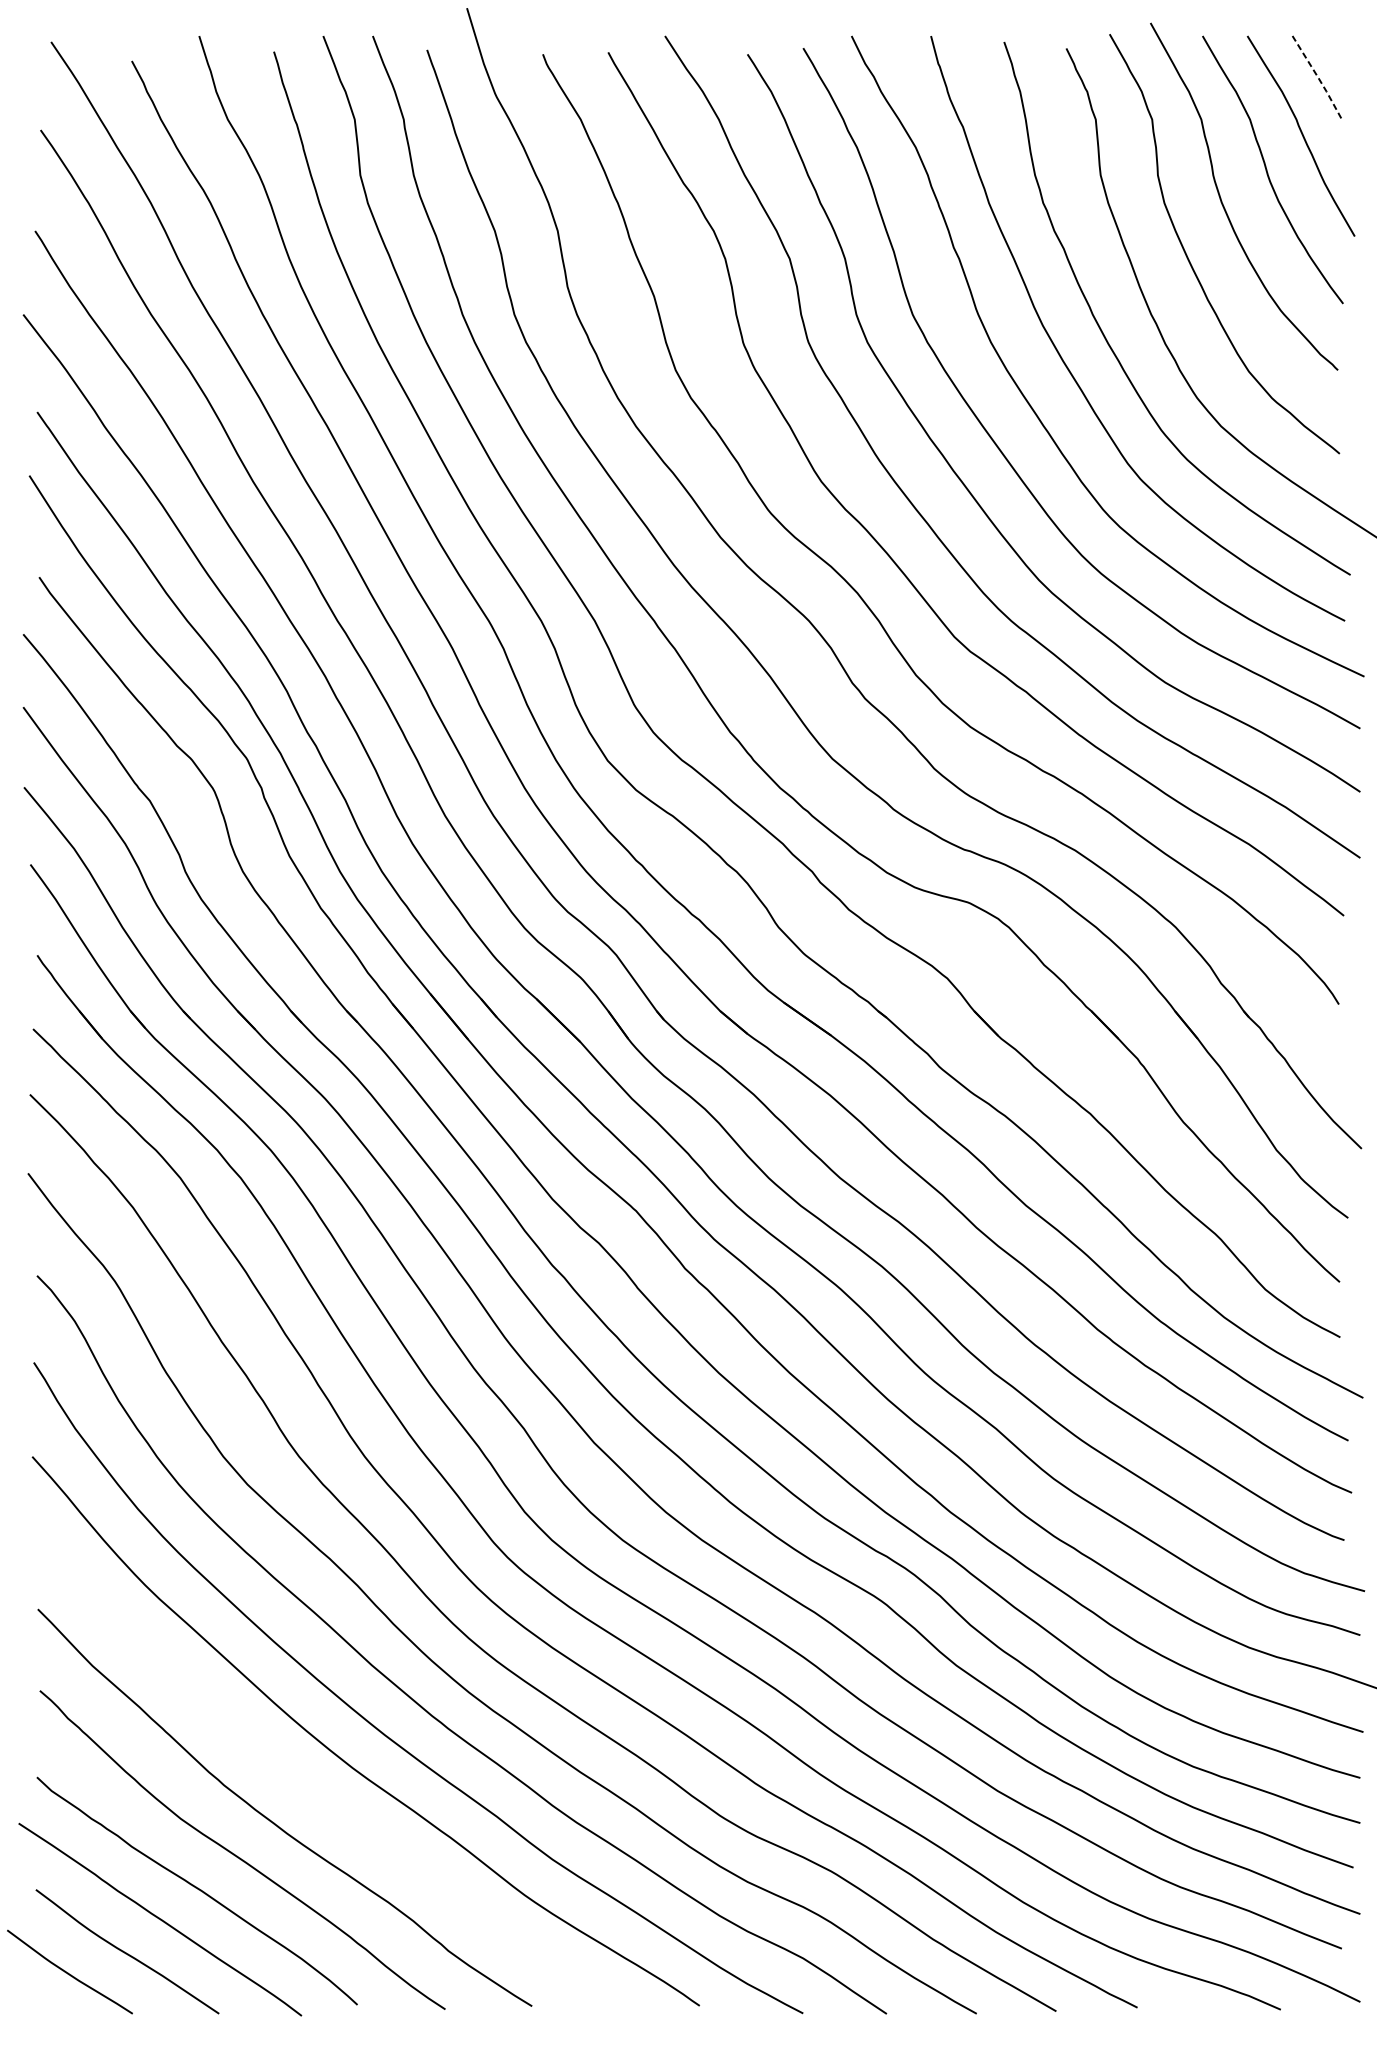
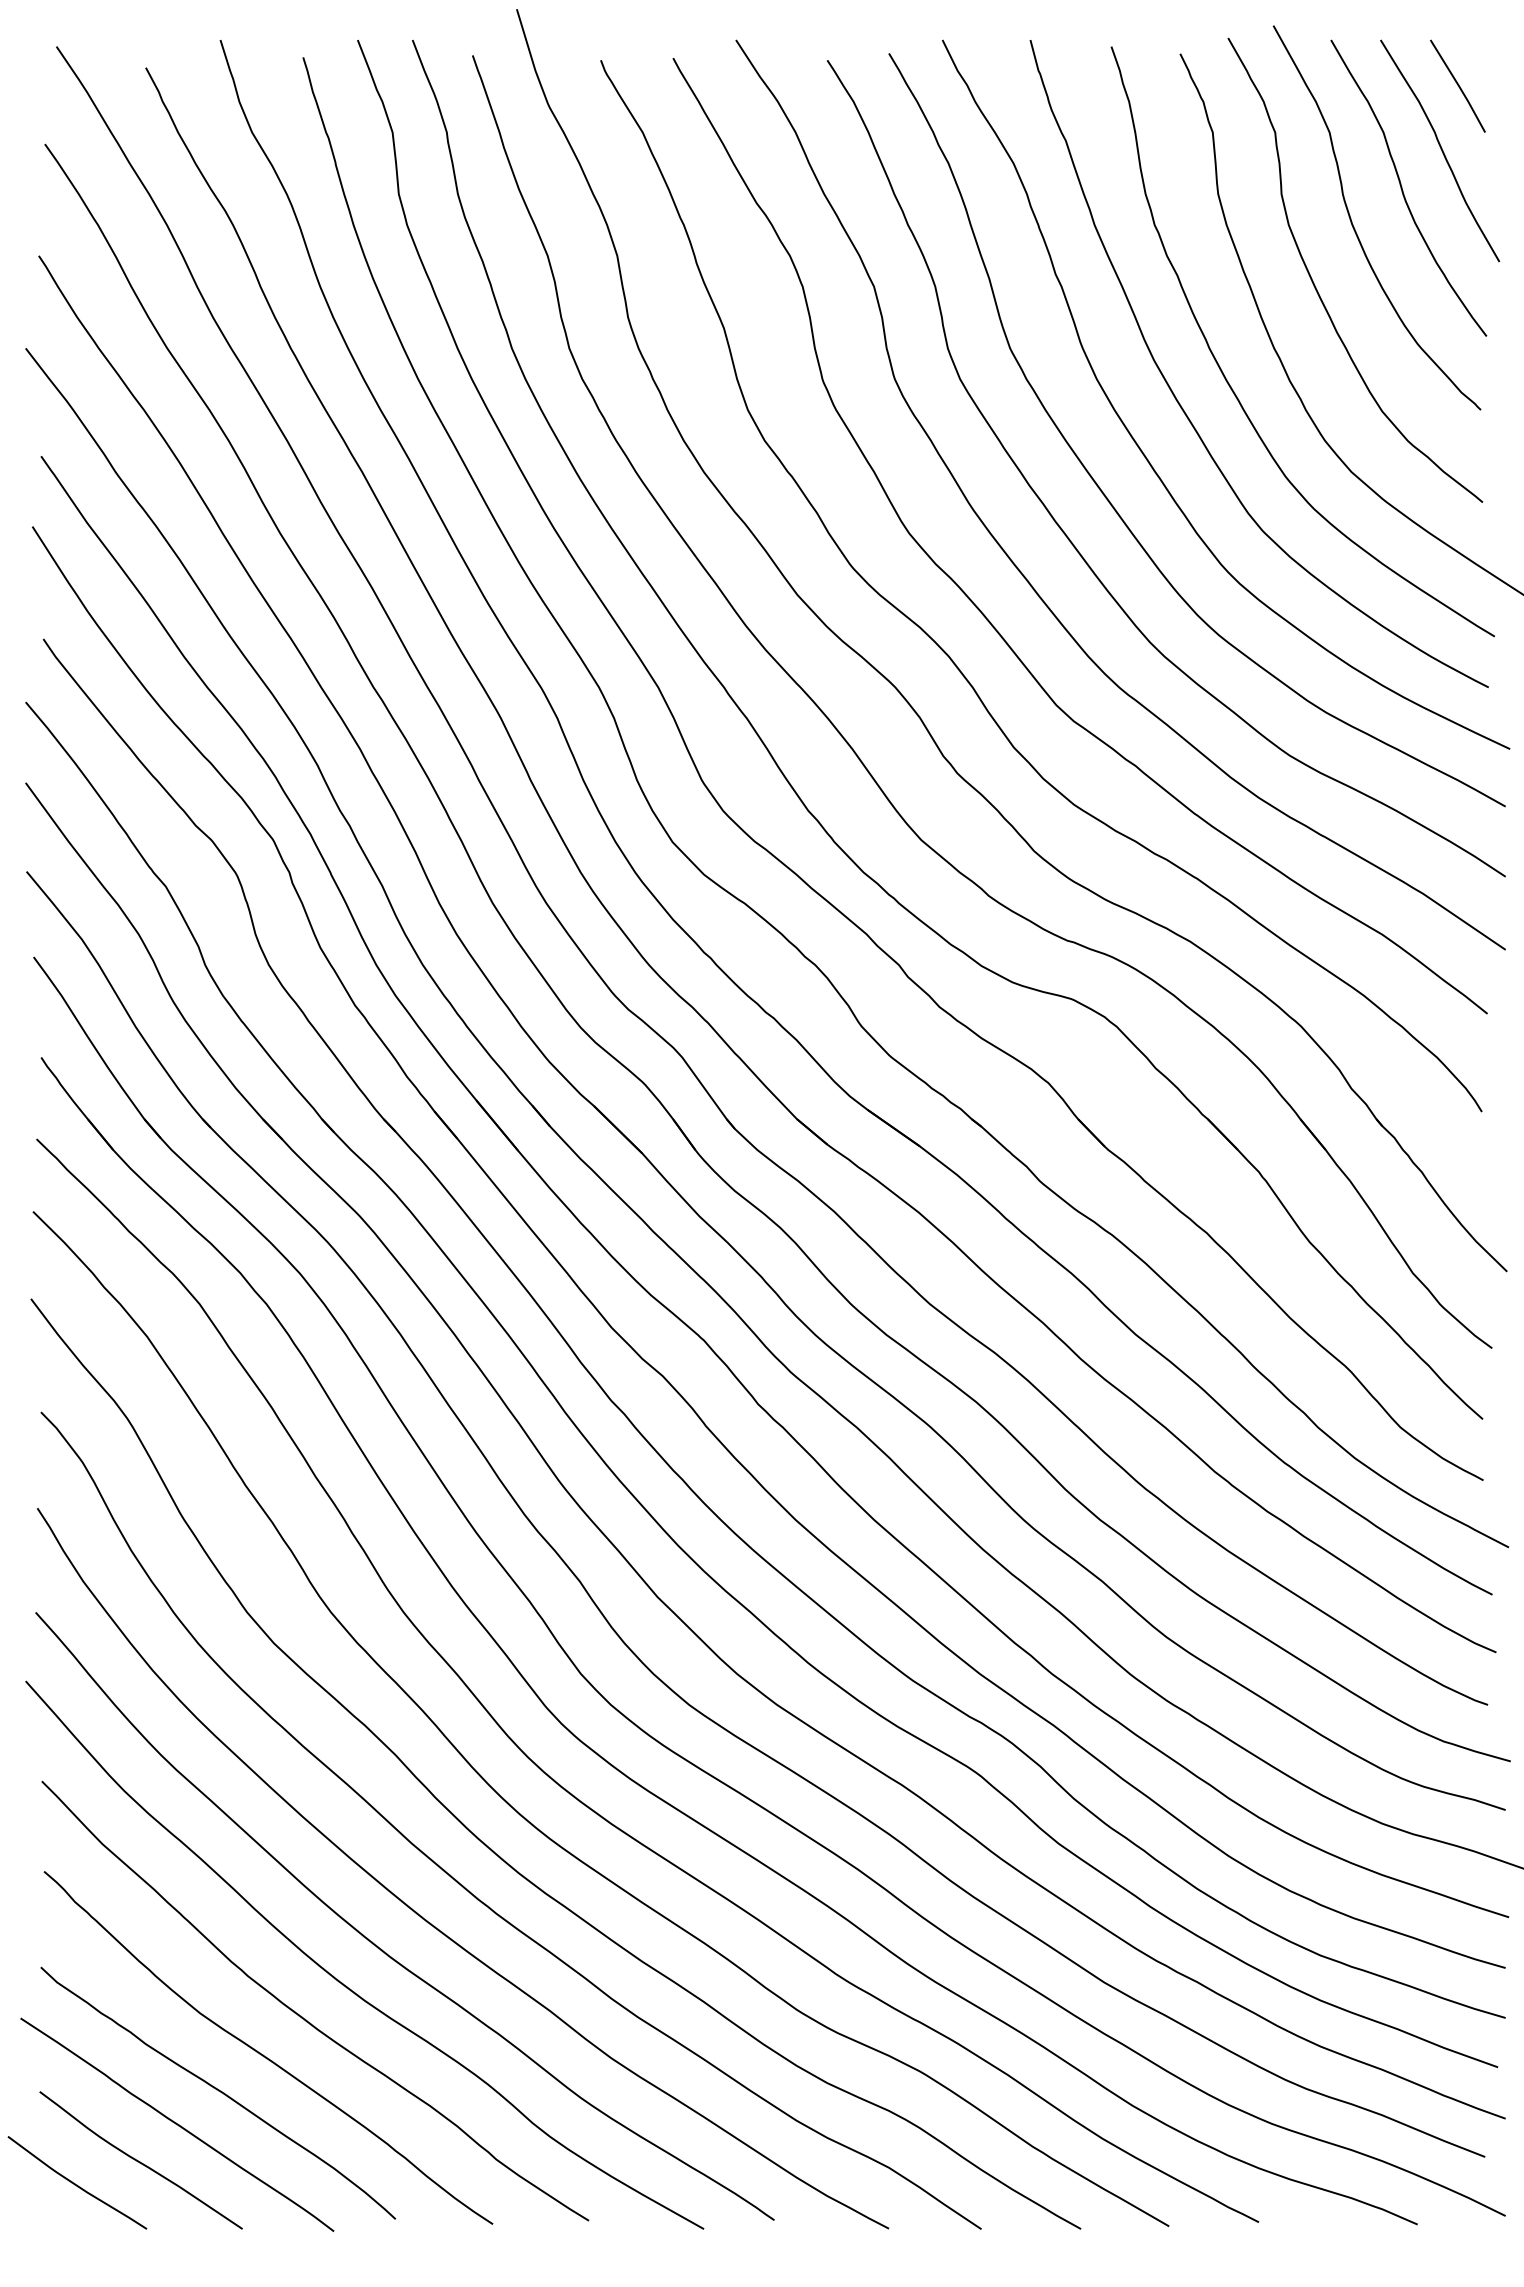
line: (1318, 78) -> (1459, 86), dashed -> solid
curve: (309, 1791) -> (342, 1982), added

